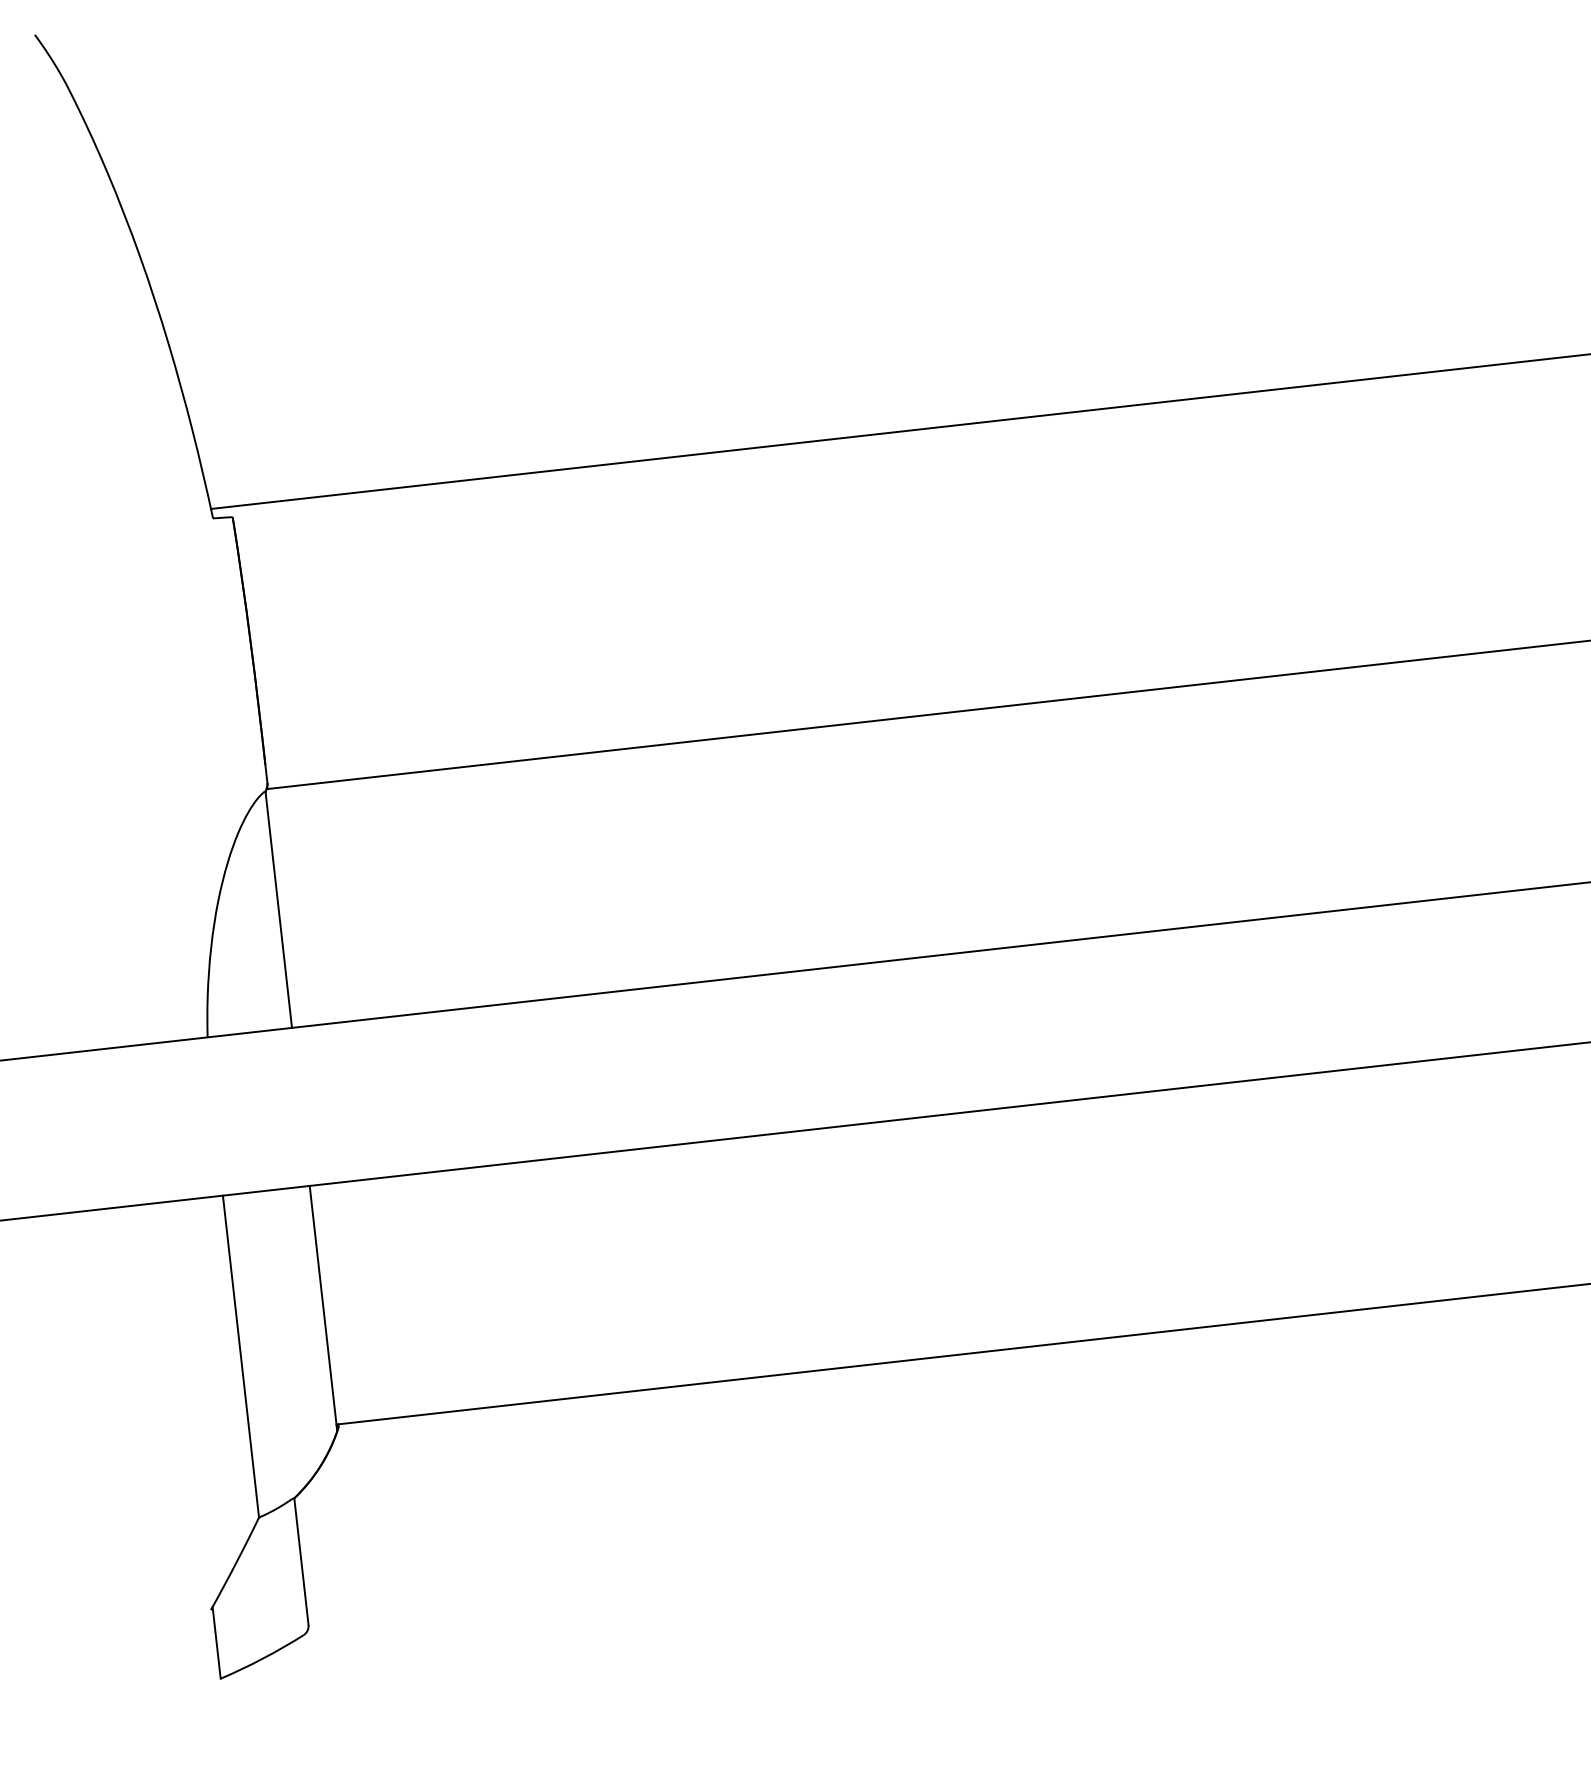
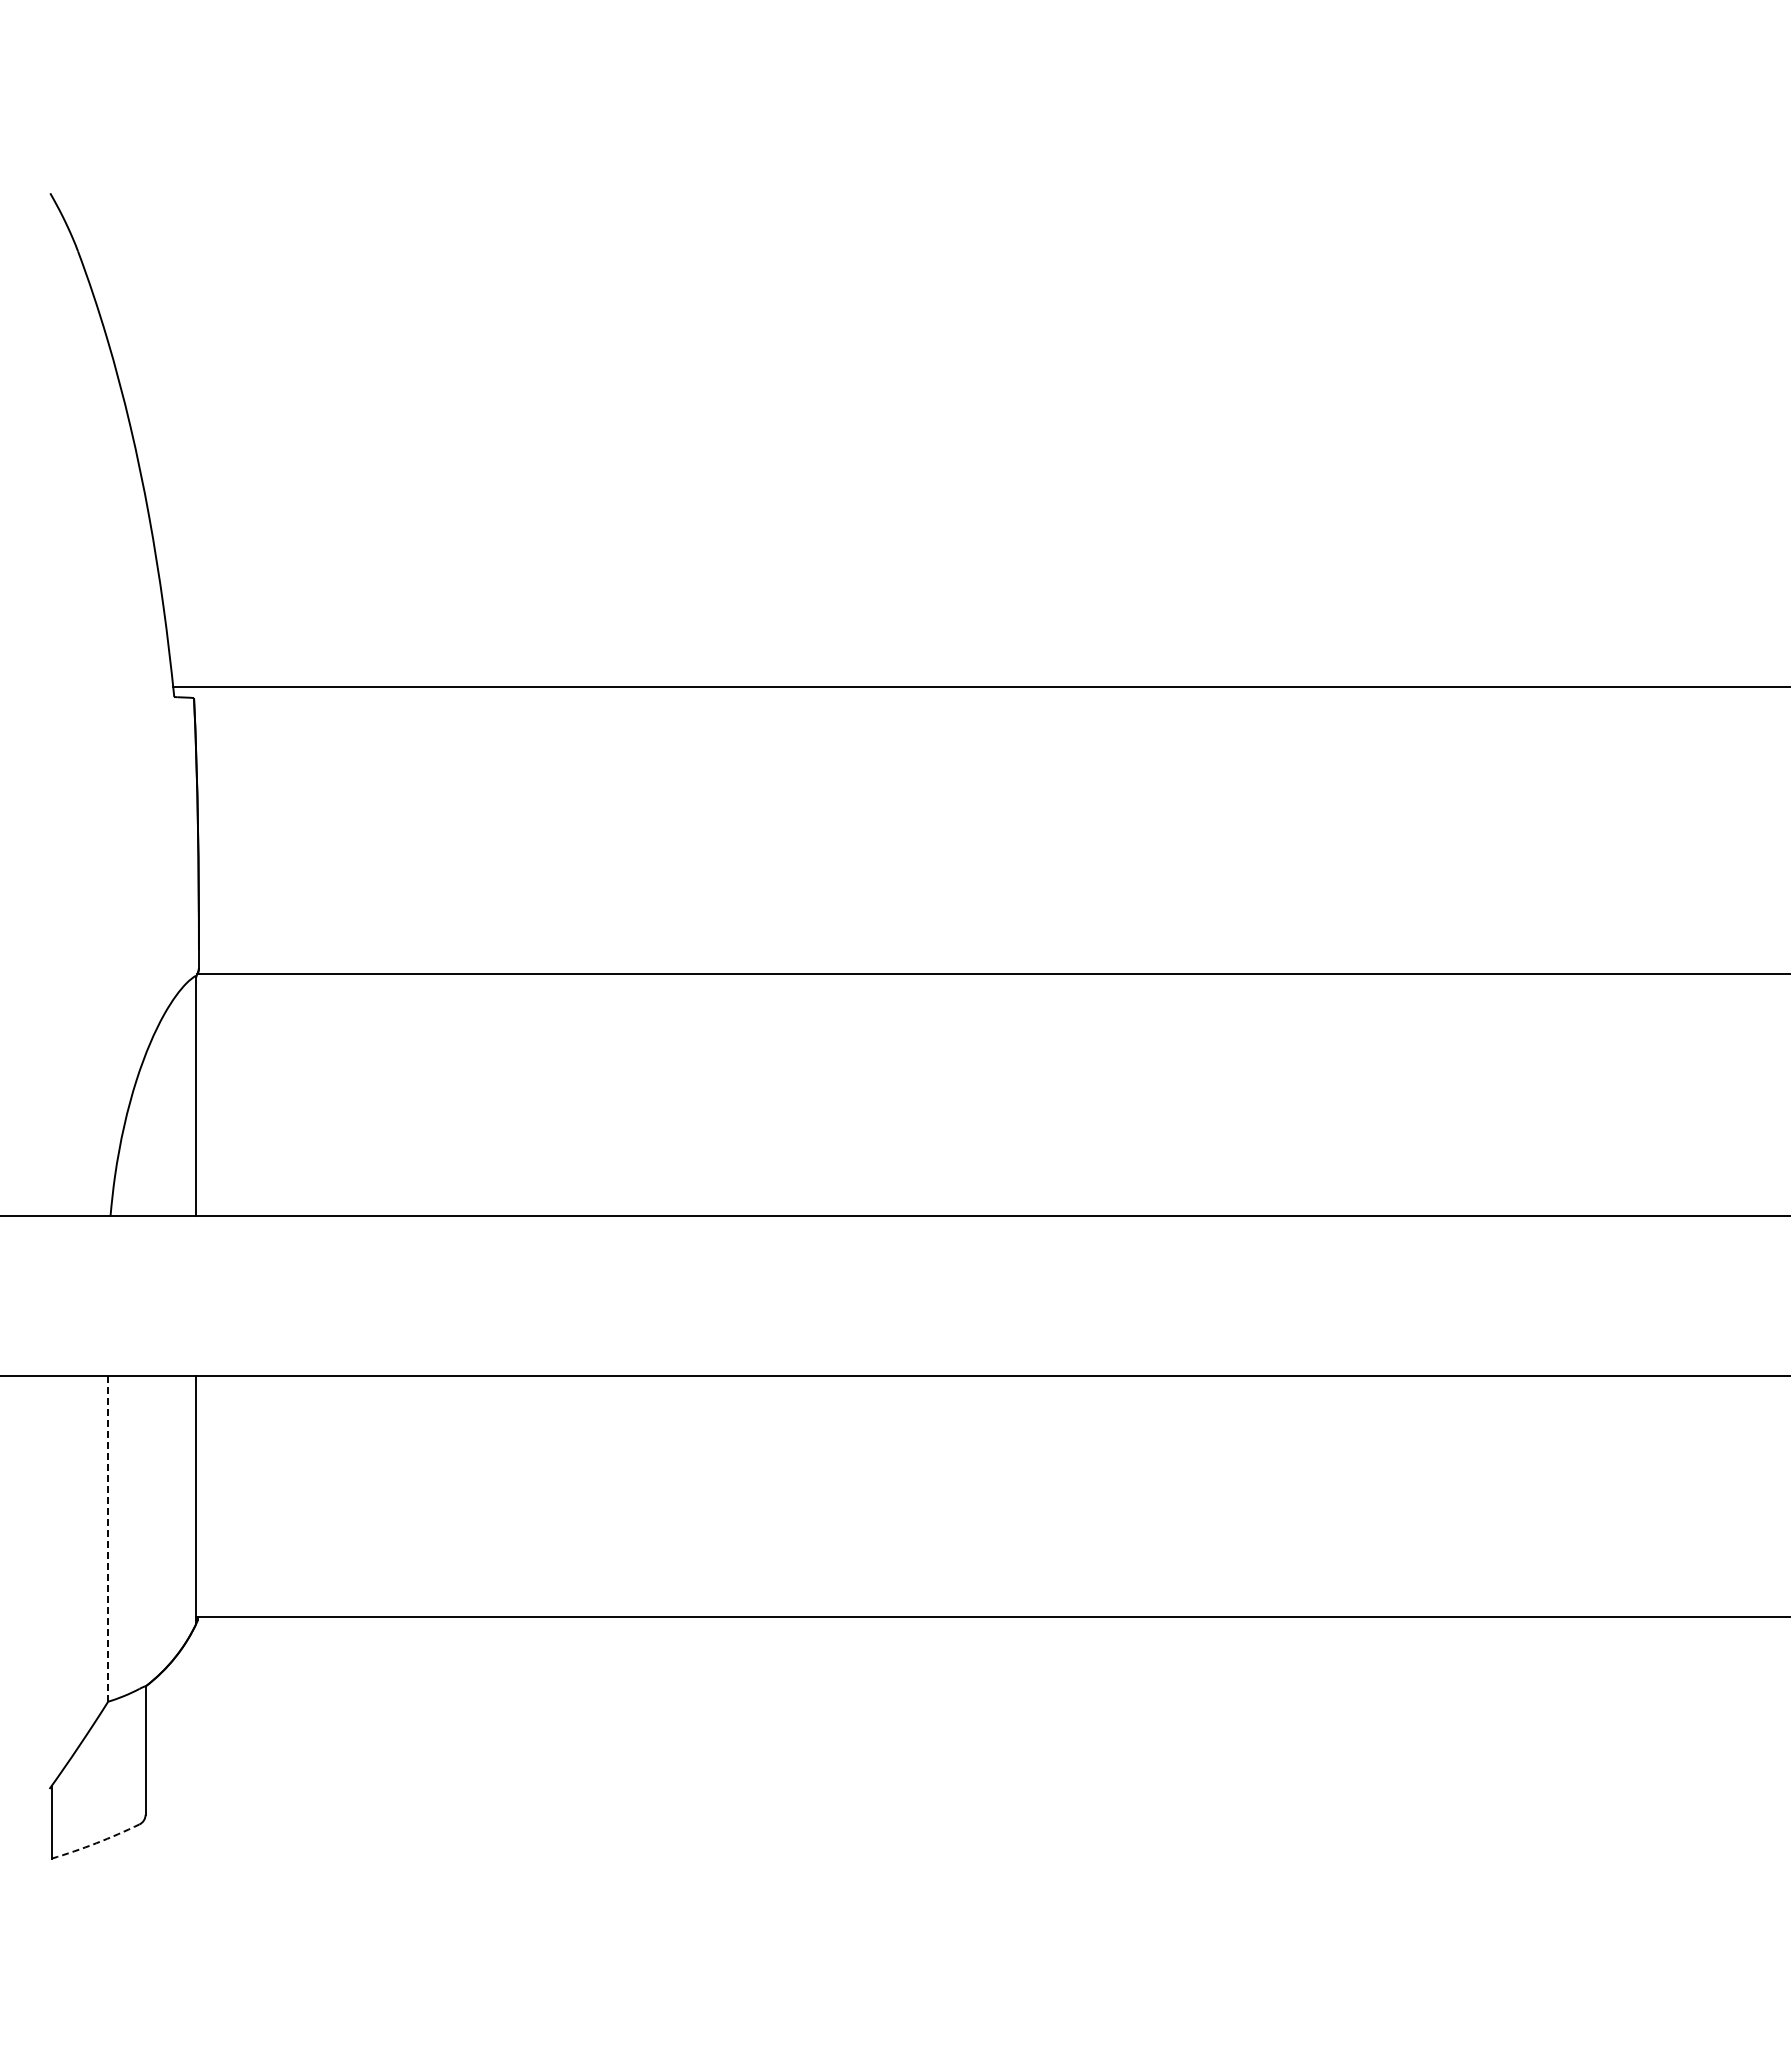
line: (241, 1357) -> (108, 1539), solid -> dashed
arc: (263, 1658) -> (96, 1843), solid -> dashed

